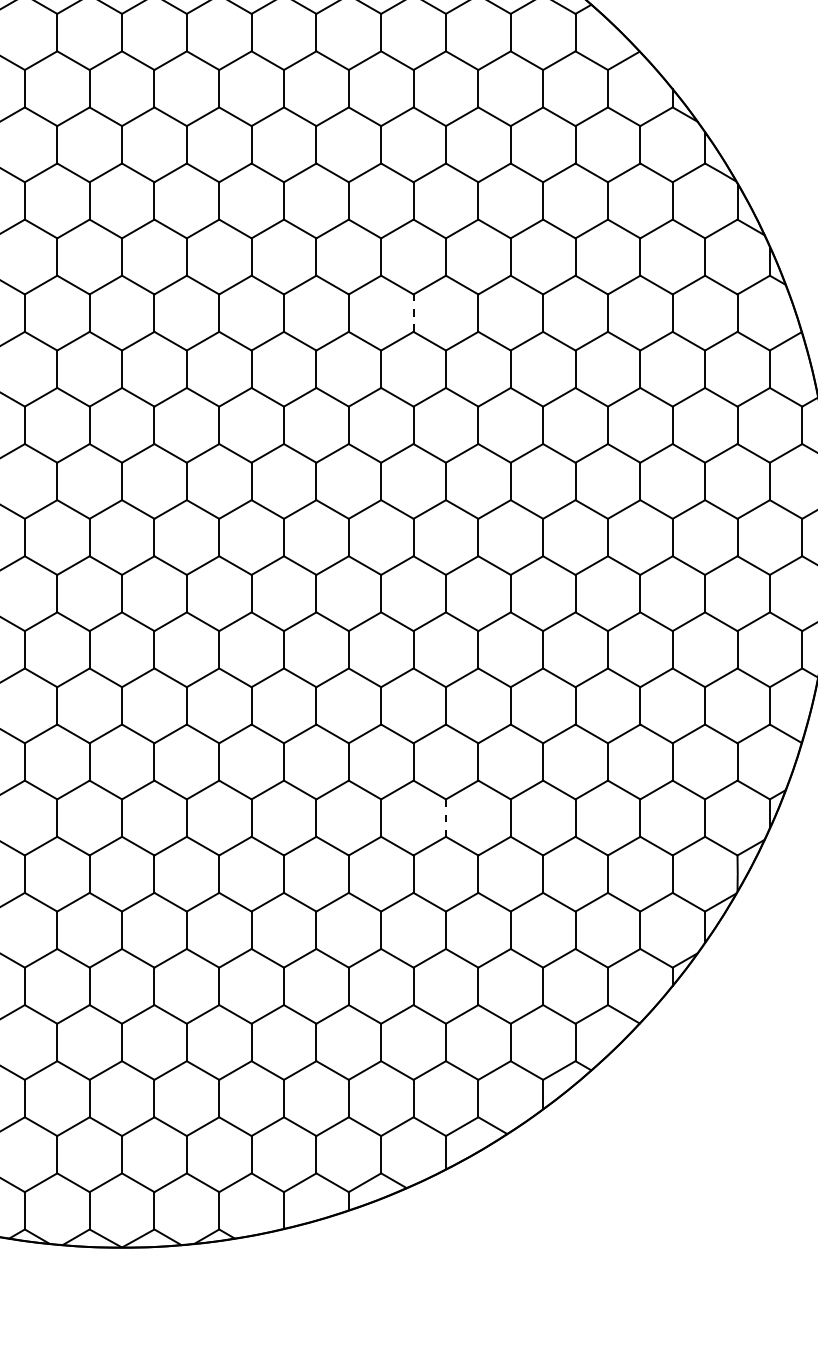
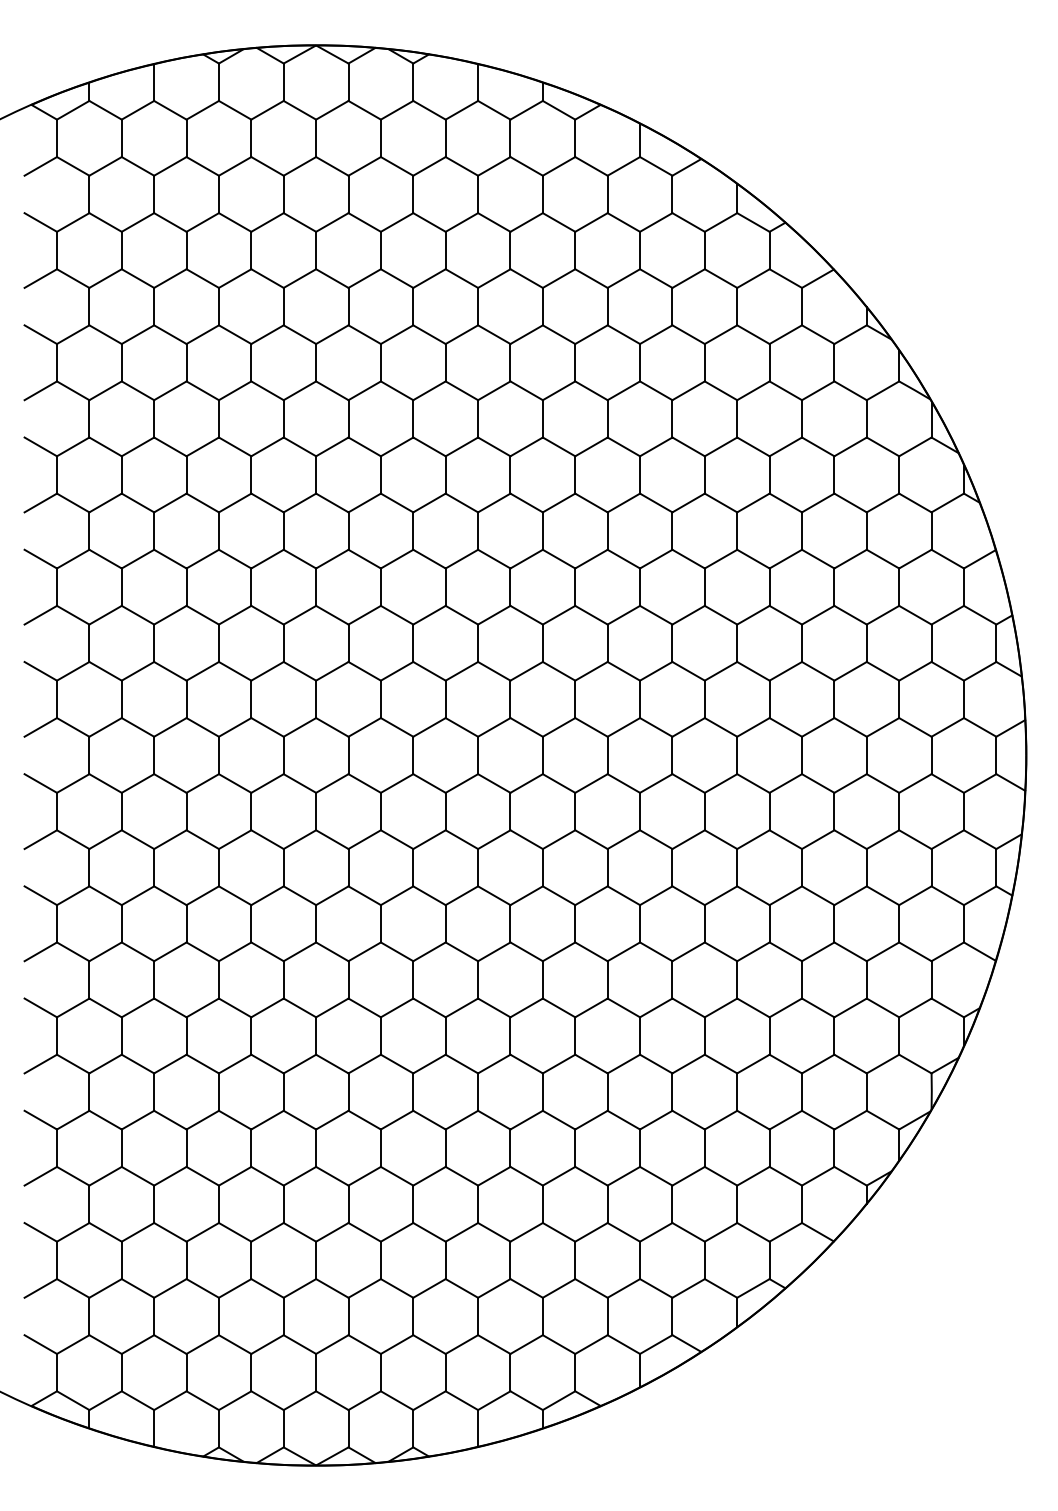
line: (413, 313) -> (607, 531), dashed -> solid
line: (446, 818) -> (640, 1036), dashed -> solid

